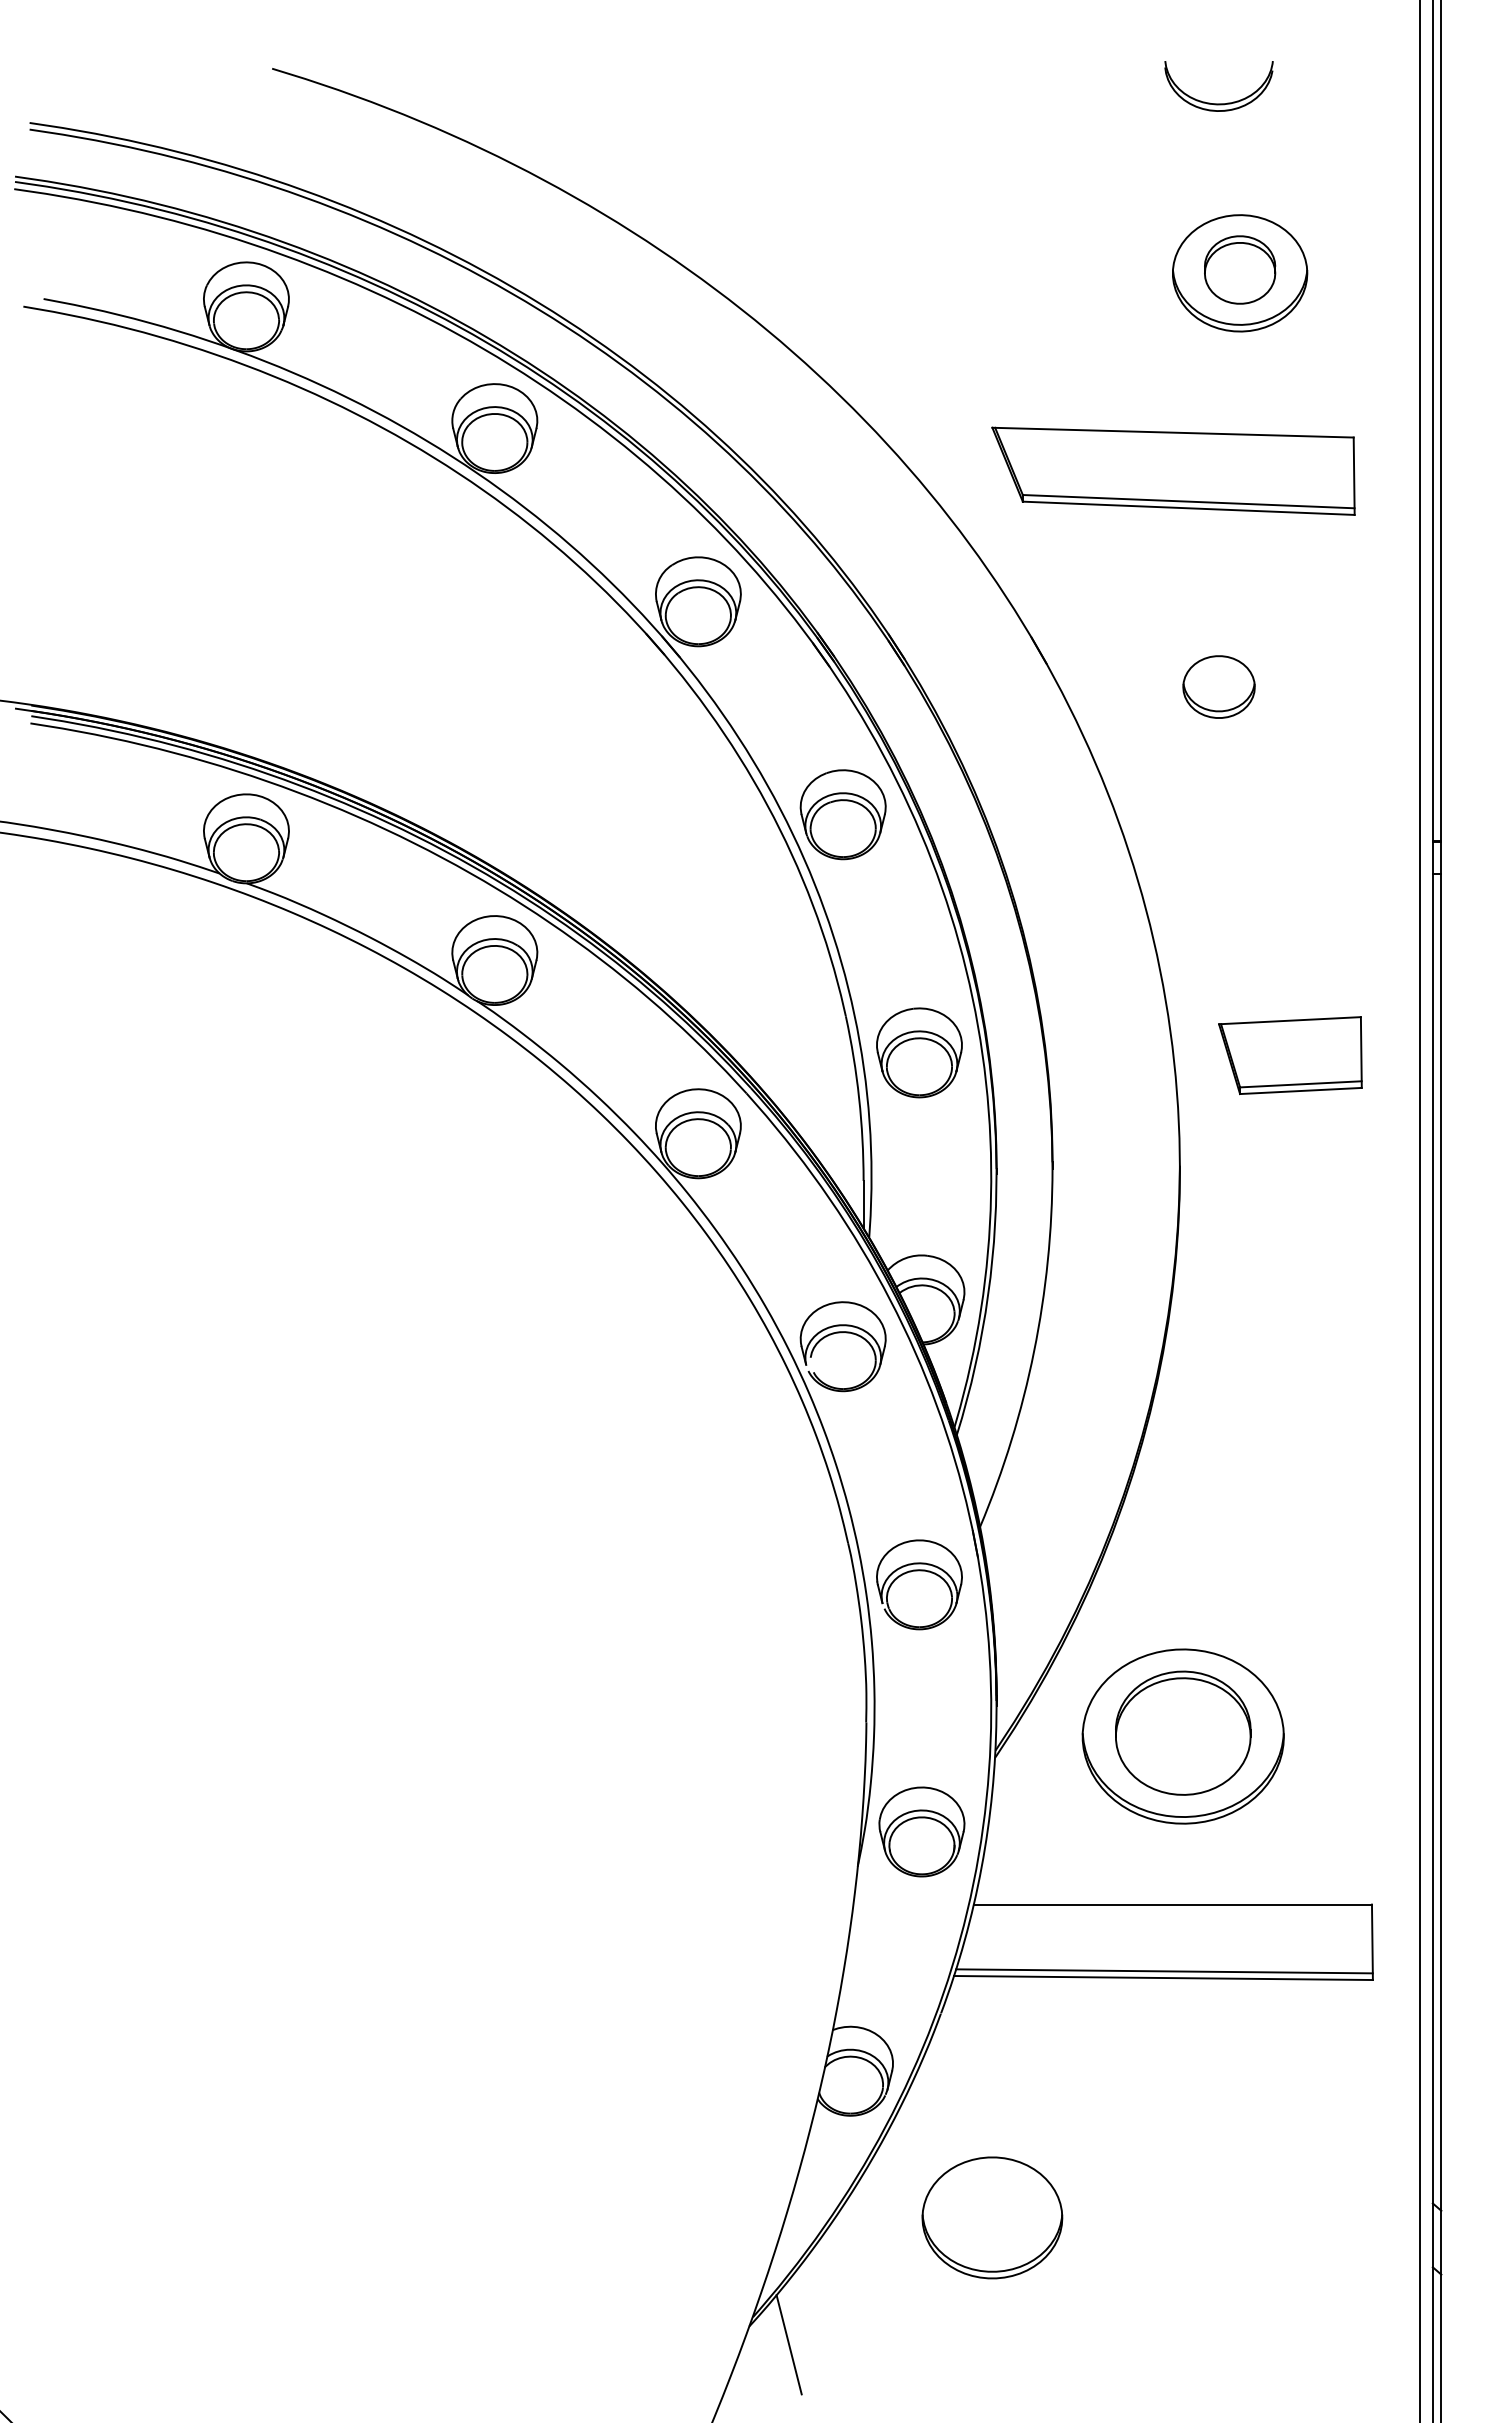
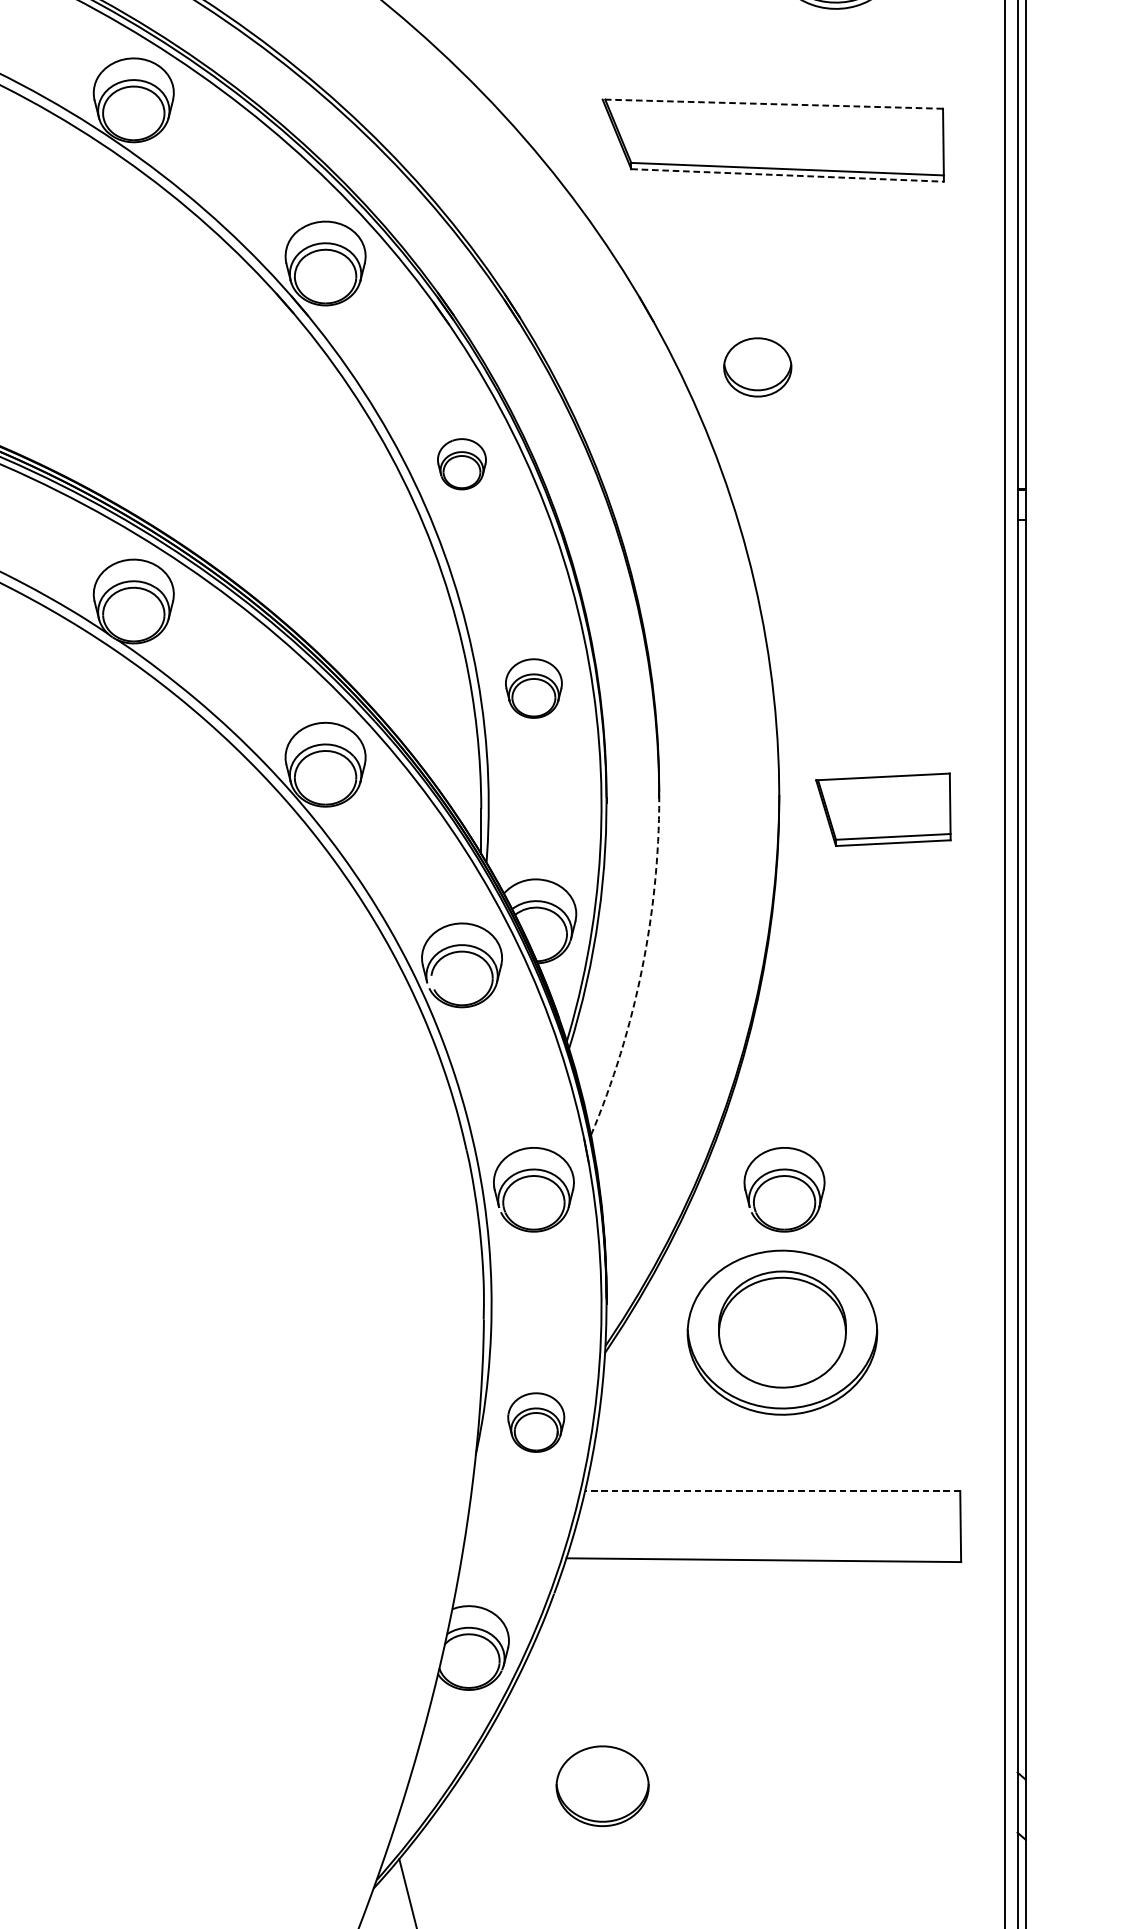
line: (1173, 432) -> (773, 104), solid -> dashed
line: (1189, 508) -> (788, 175), solid -> dashed
part: (1218, 686) -> (757, 366), moved
part: (842, 814) -> (461, 463), size x0.6
part: (919, 1052) -> (533, 688), size x0.7
part: (1290, 1055) -> (883, 809), moved
arc: (1034, 1351) -> (642, 969), solid -> dashed
part: (1185, 1584) -> (784, 1189), added
part: (921, 1831) -> (535, 1422), size x0.7
line: (1172, 1904) -> (772, 1490), solid -> dashed
line: (1164, 1971) -> (764, 1554), removed
part: (992, 2217) -> (602, 1785), size x0.7

